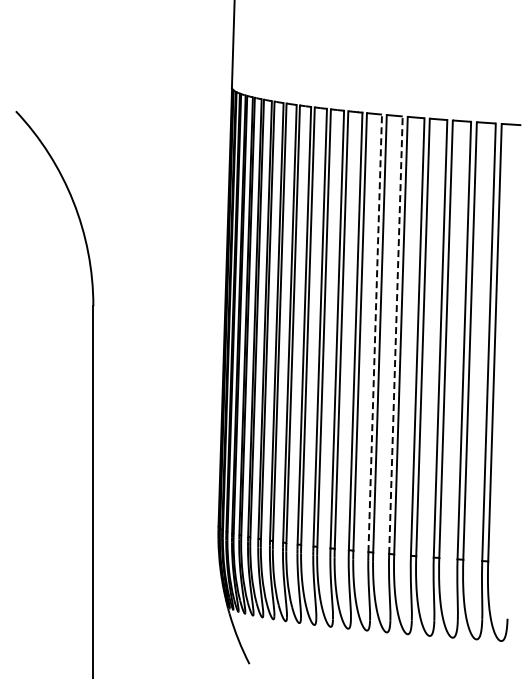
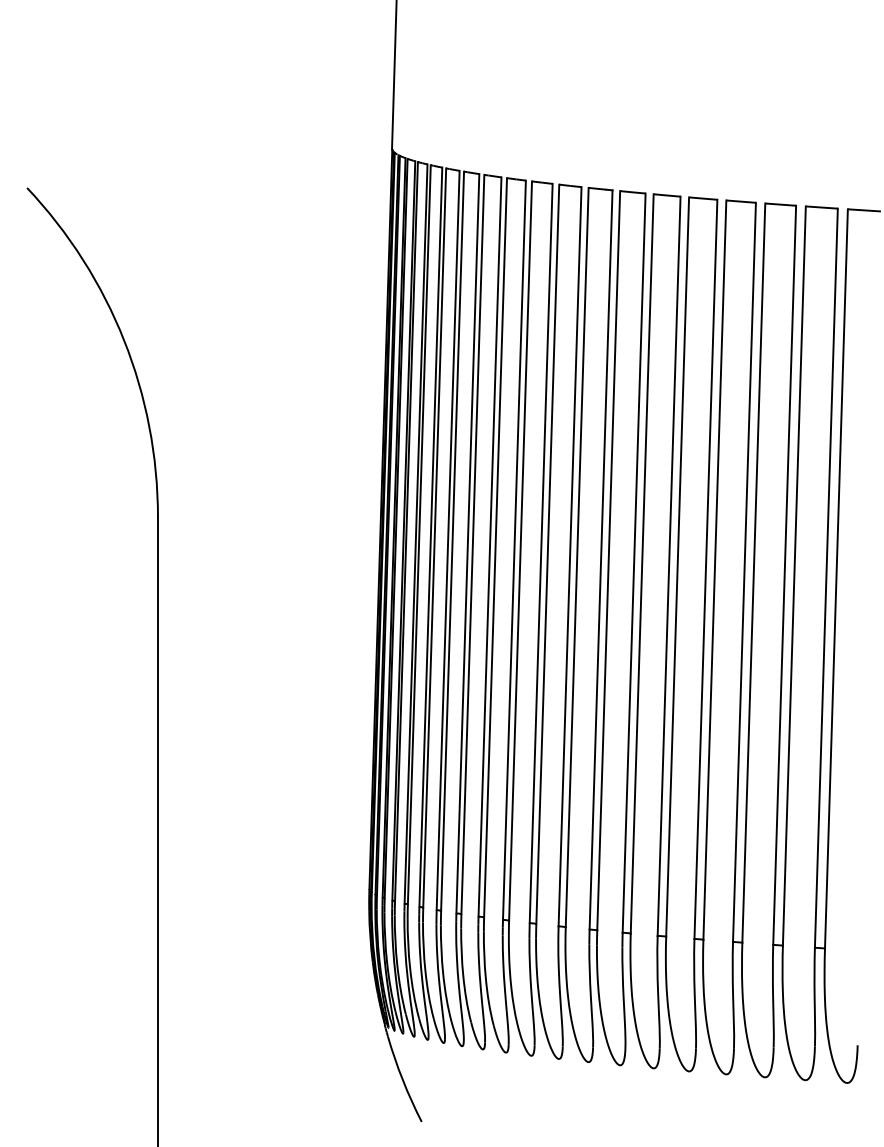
line: (375, 333) -> (634, 563), dashed -> solid
line: (395, 335) -> (668, 566), dashed -> solid

